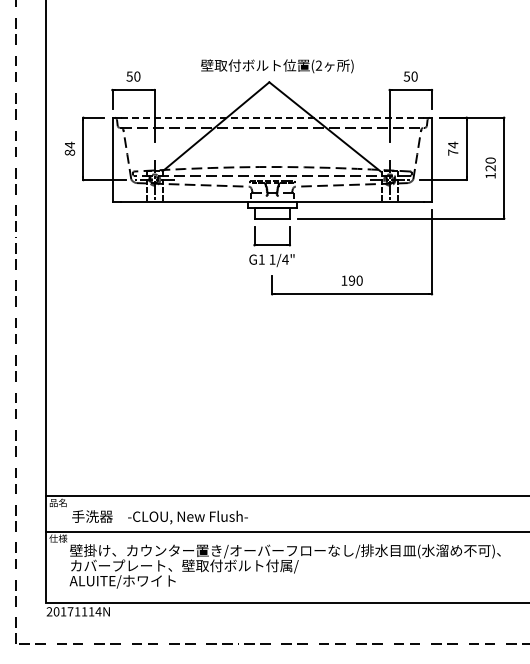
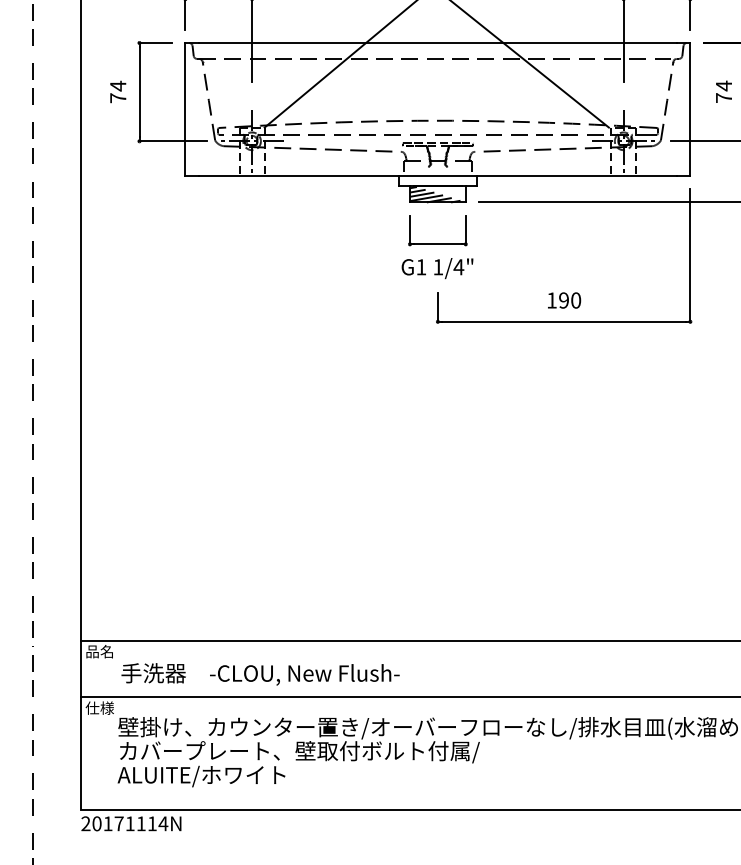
line: (272, 117) -> (438, 42), dashed -> solid
text: (69, 152) -> (117, 97), 84 -> 74
hatch: (270, 213) -> (435, 194), added

